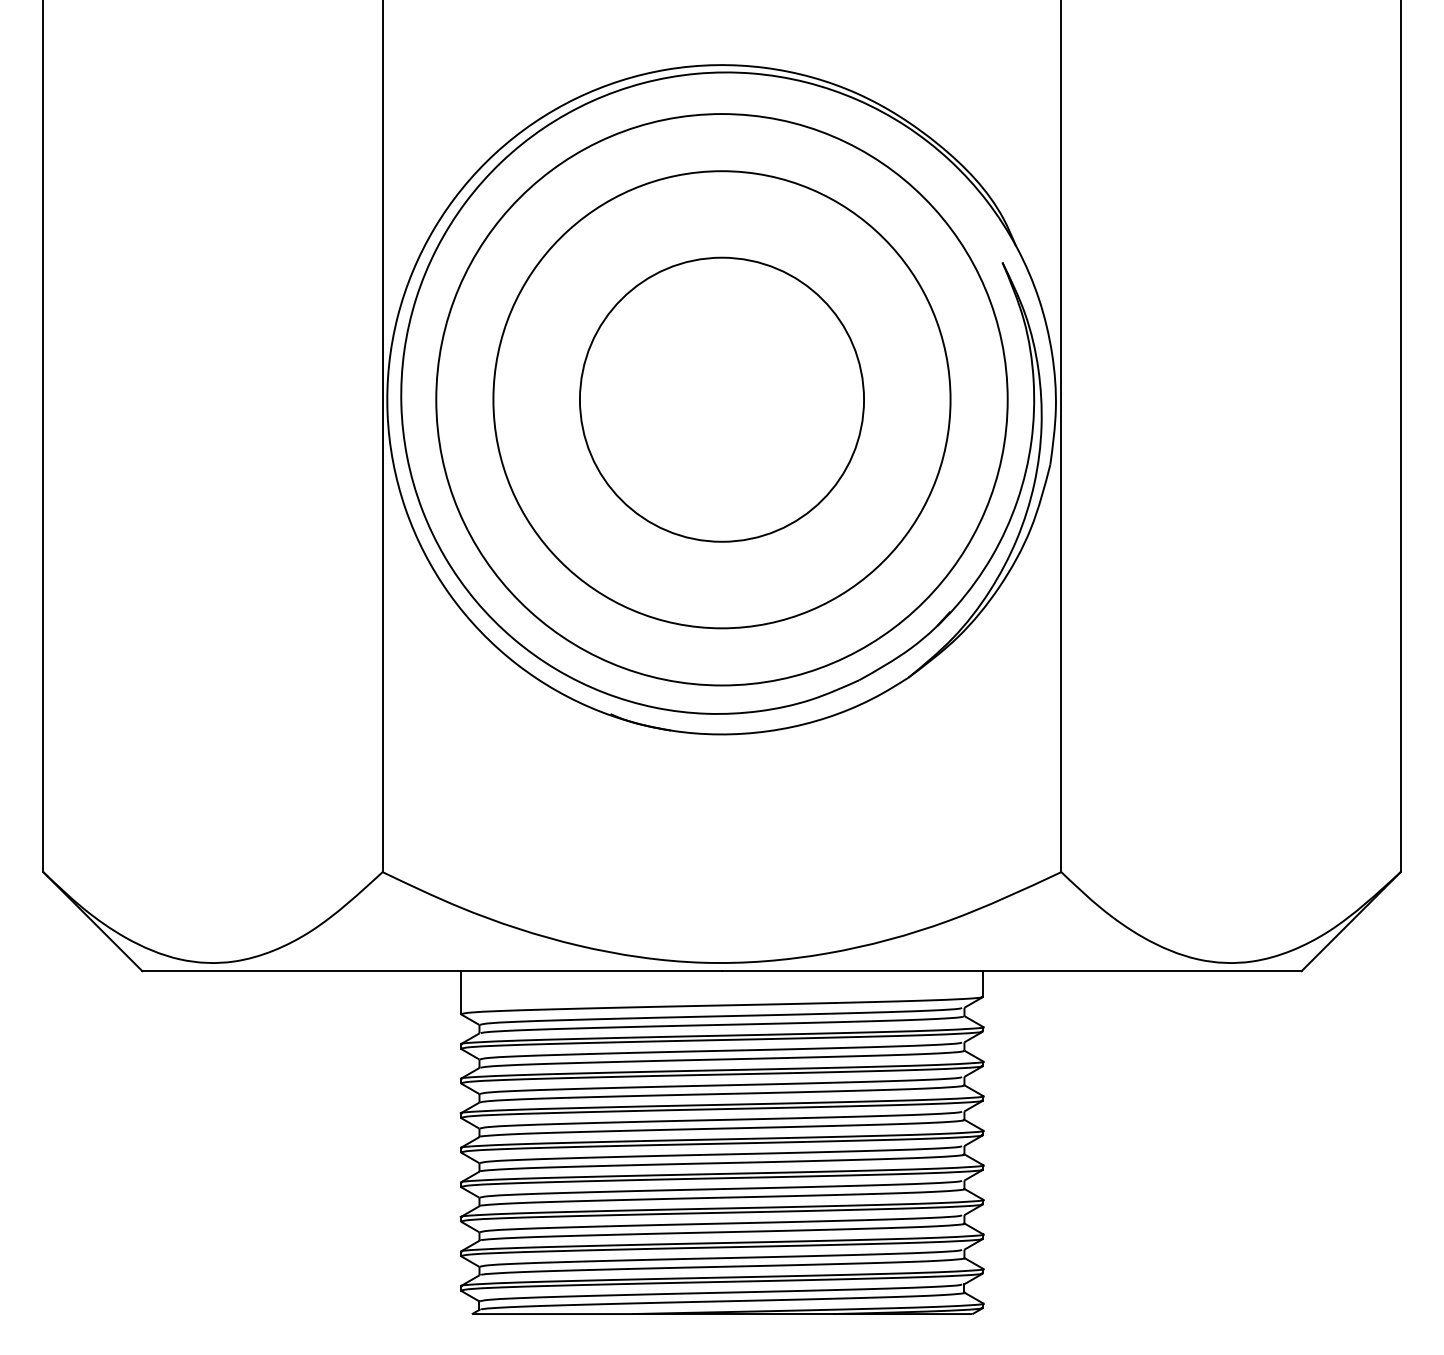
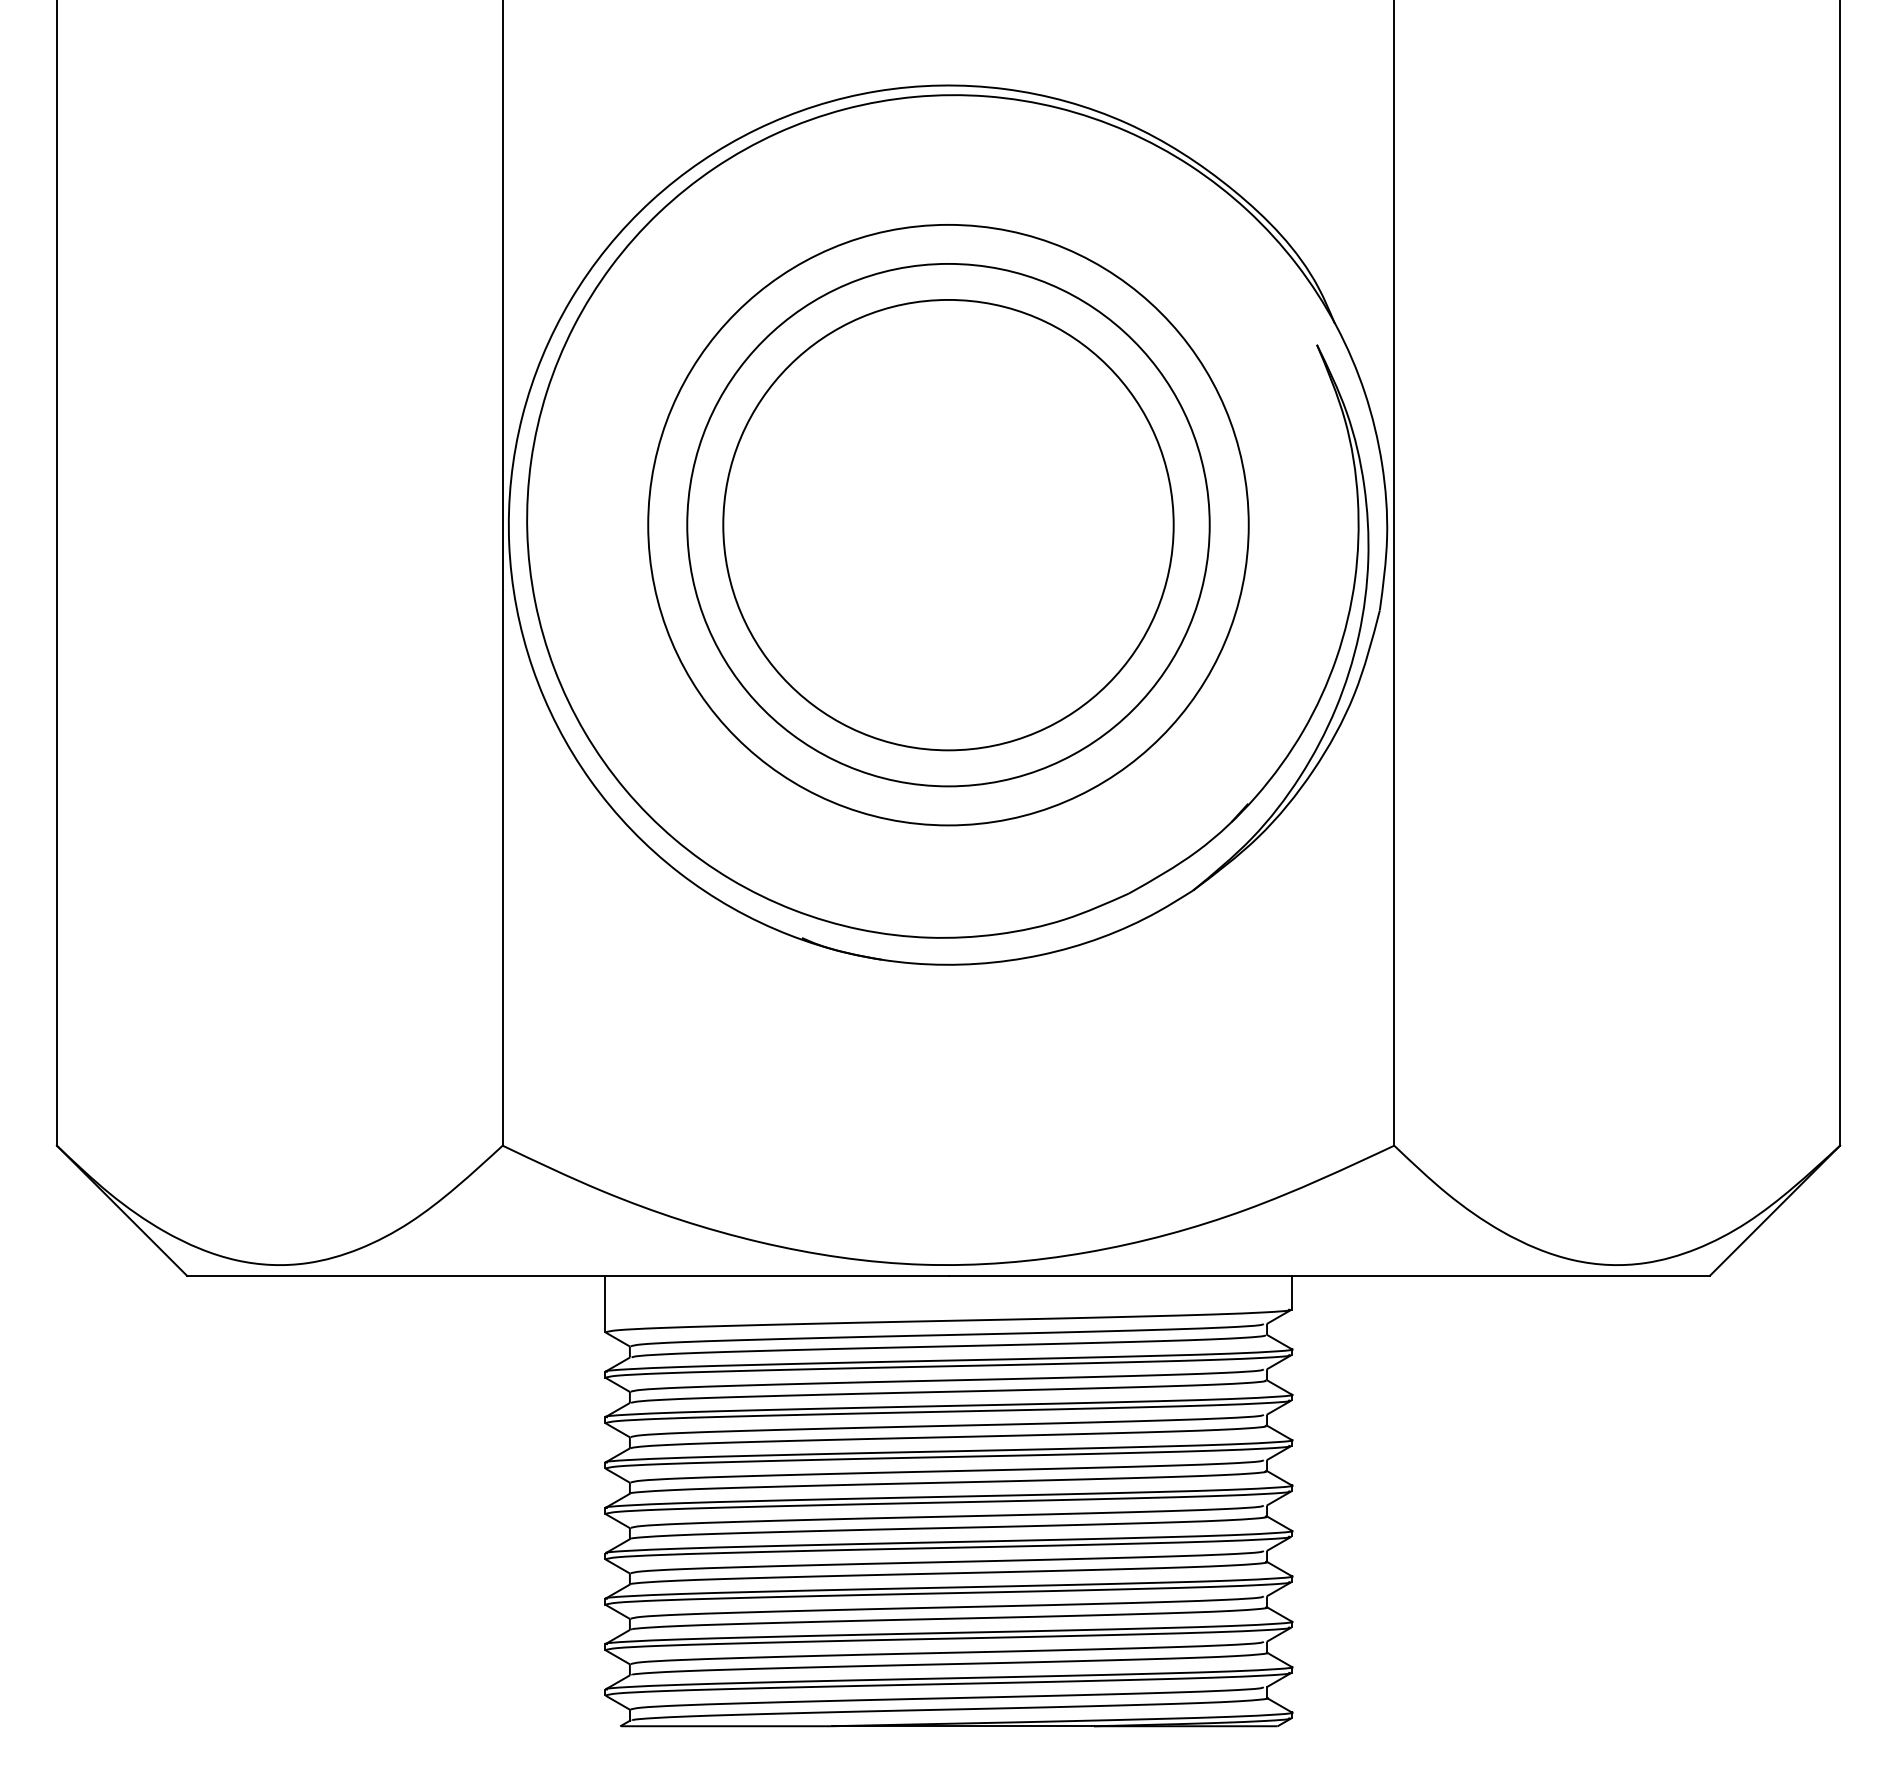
circle: (721, 399) -> (947, 524), size x0.6
circle: (721, 399) -> (947, 524), size x1.4

